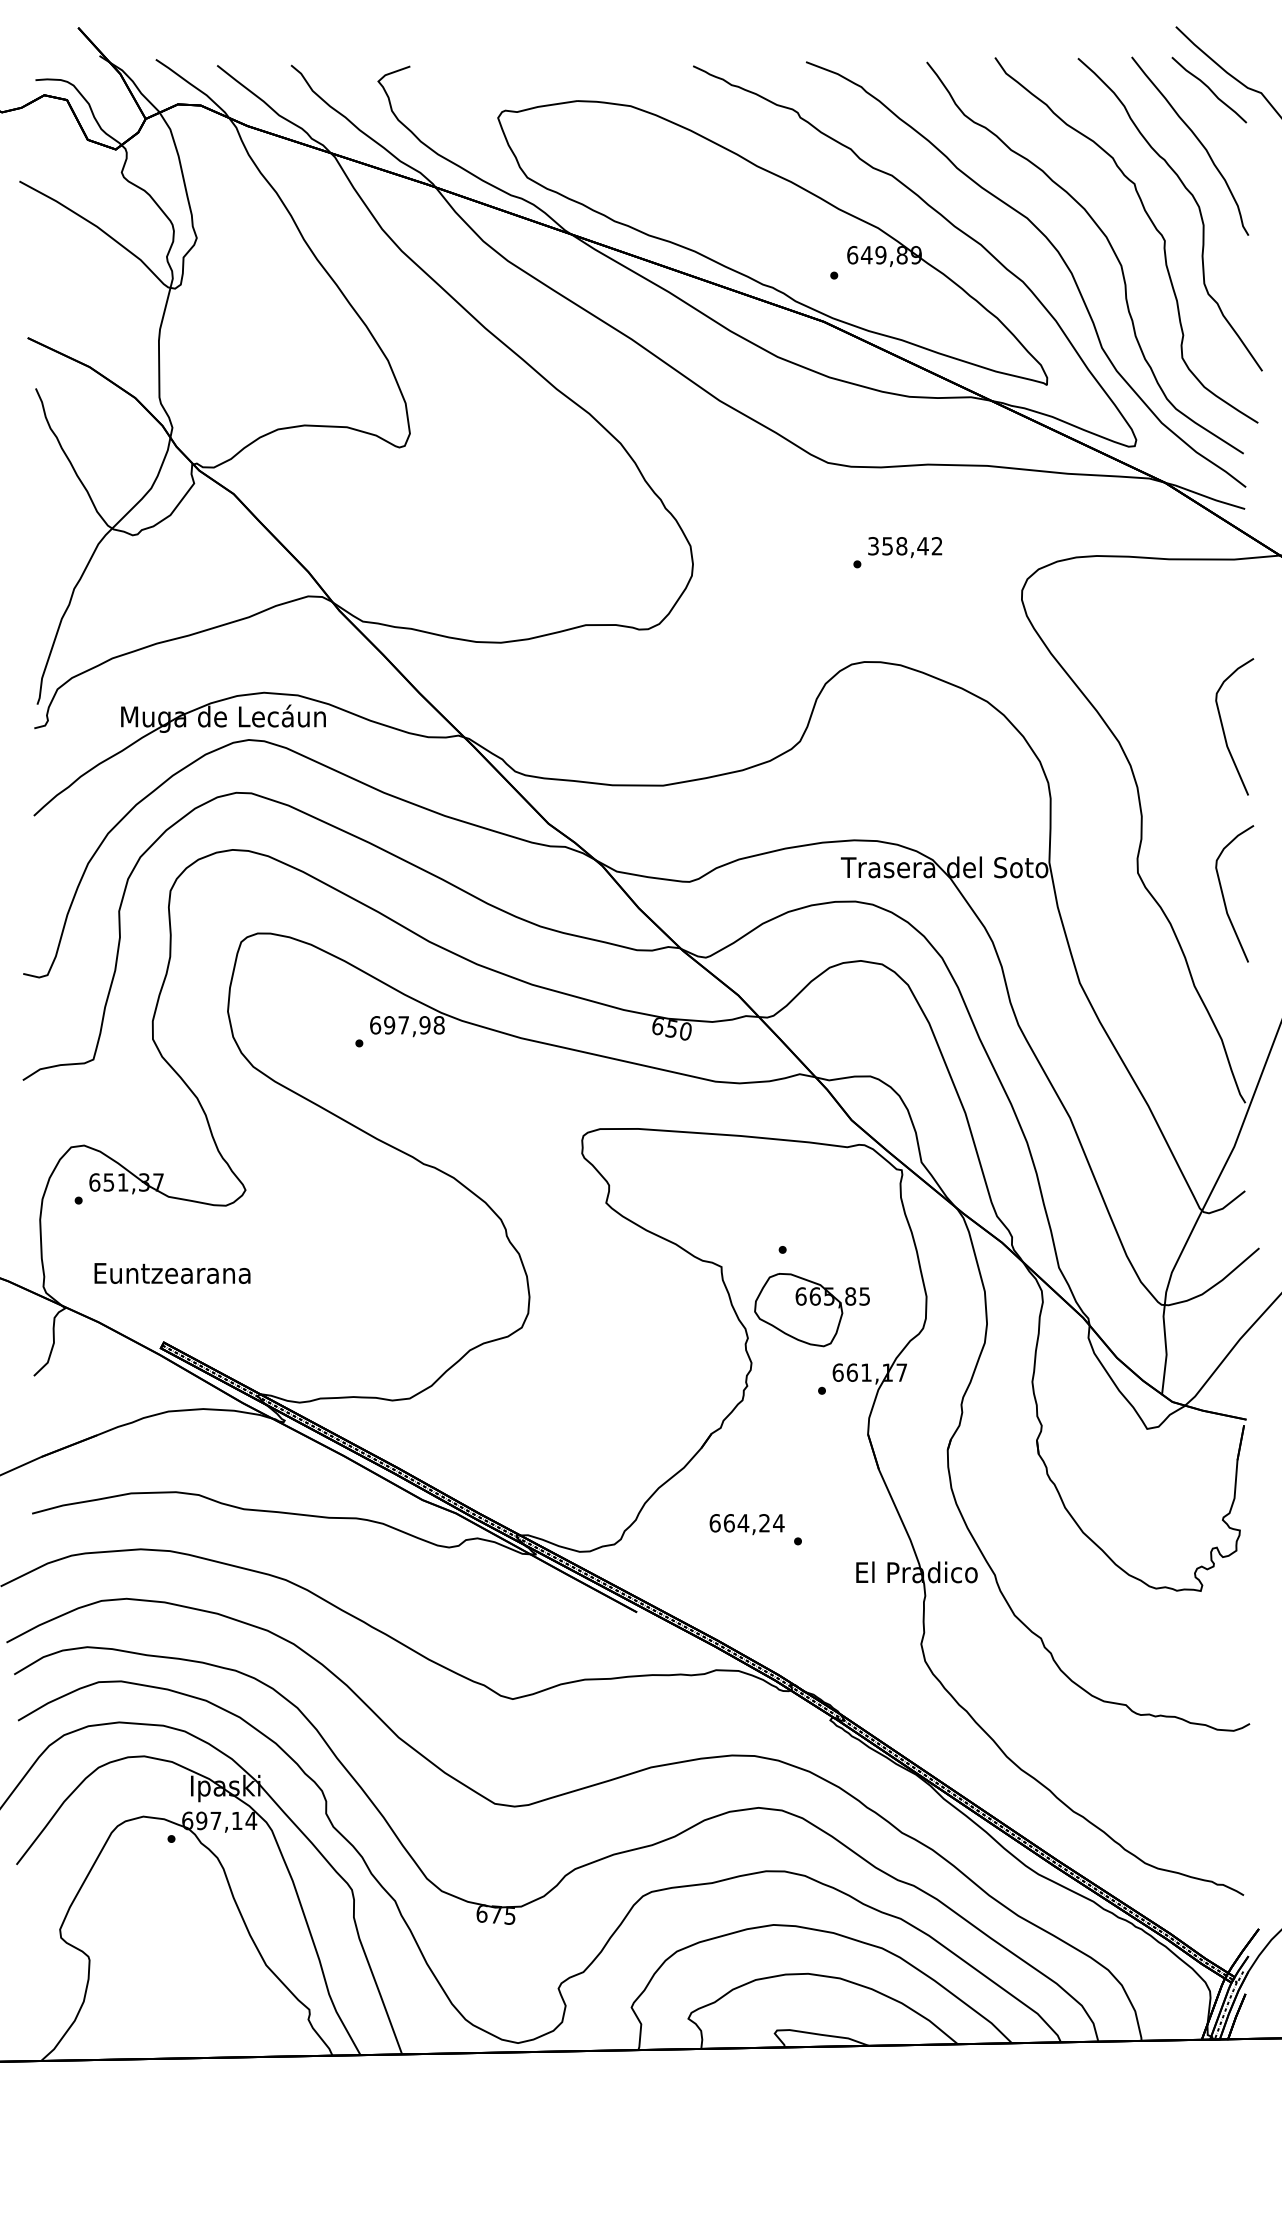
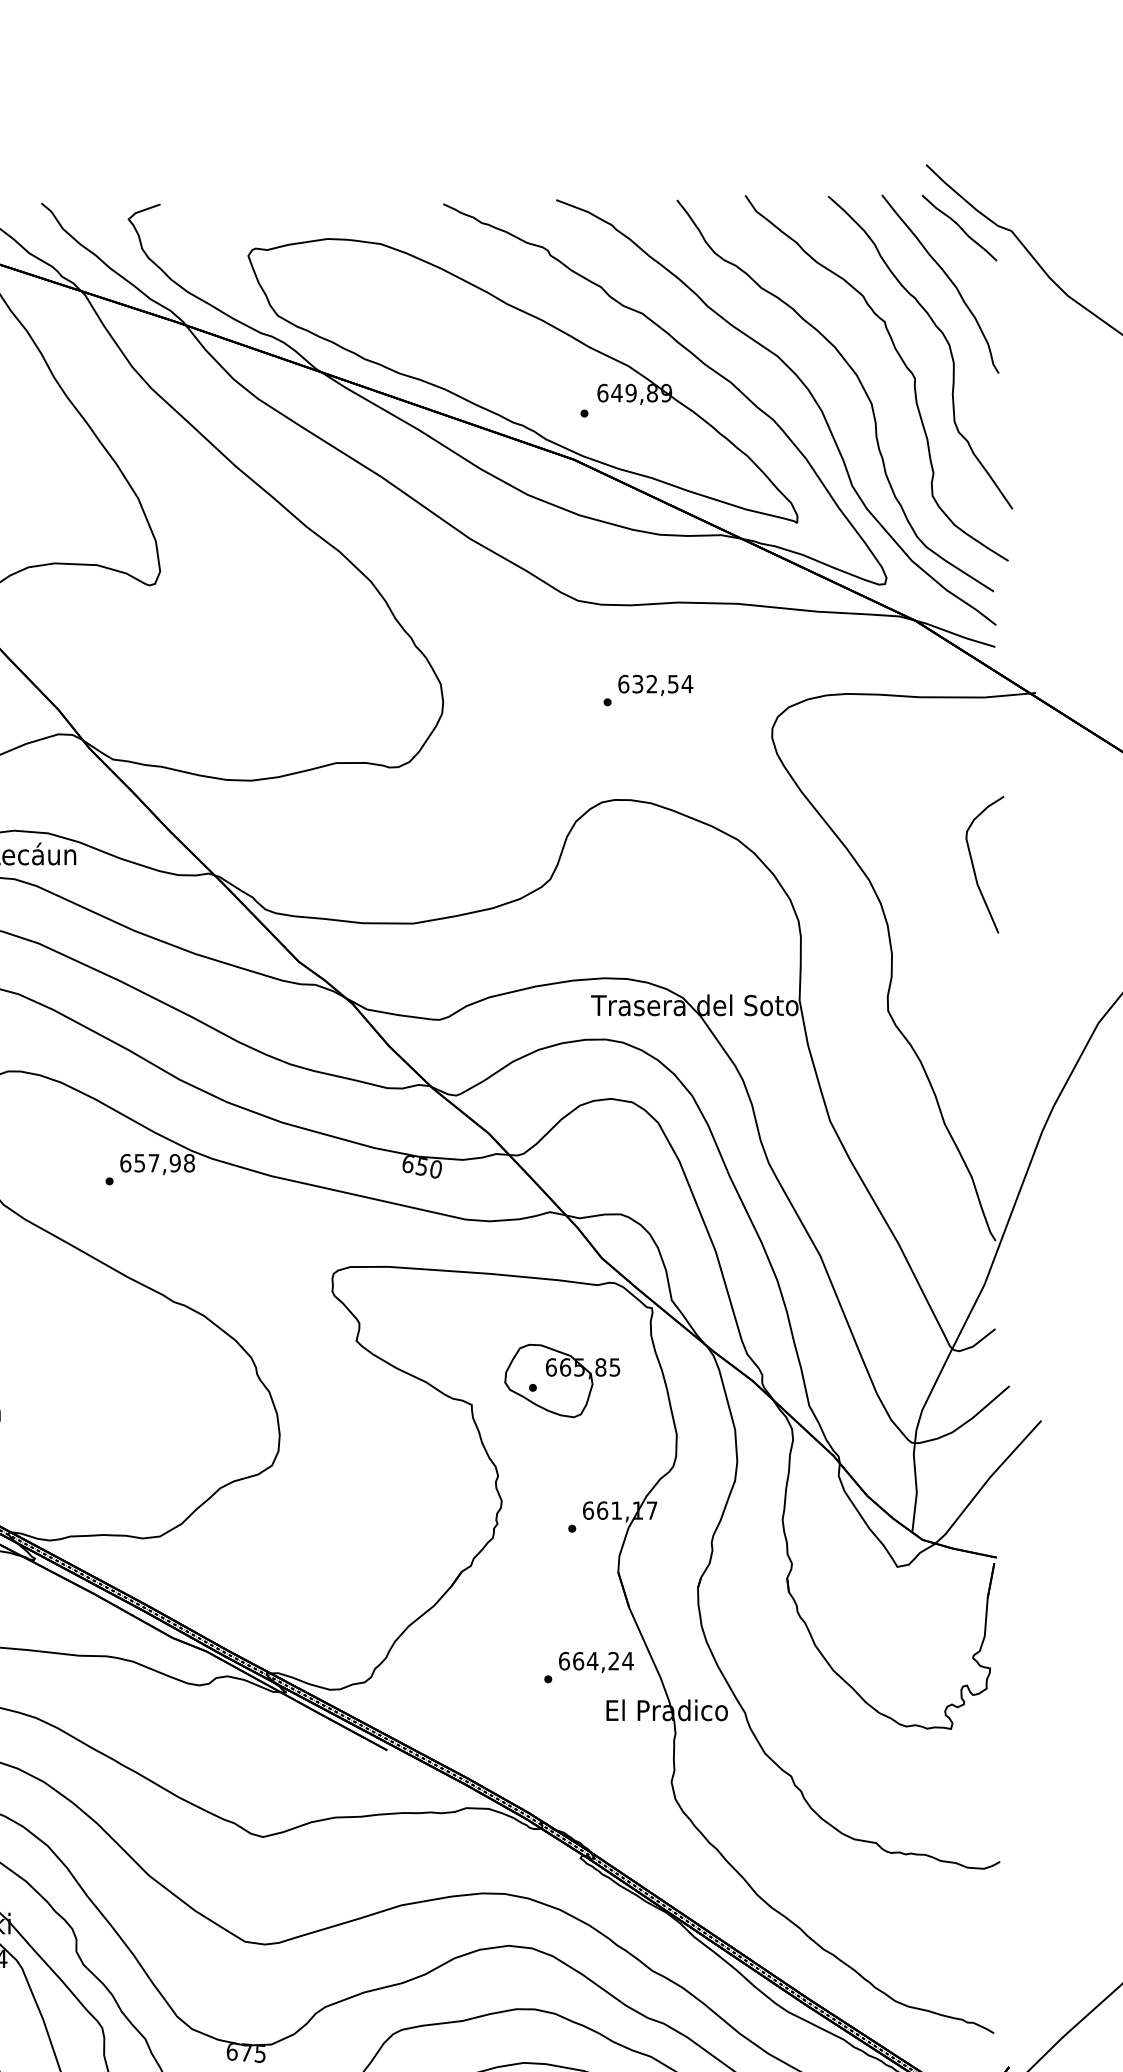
text: (905, 546) -> (655, 684), 358,42 -> 632,54
curve: (1224, 897) -> (974, 1035), removed
text: (389, 1025) -> (139, 1163), 697,98 -> 657,98
part: (811, 1310) -> (561, 1381), moved
text: (746, 1524) -> (595, 1662), moved

